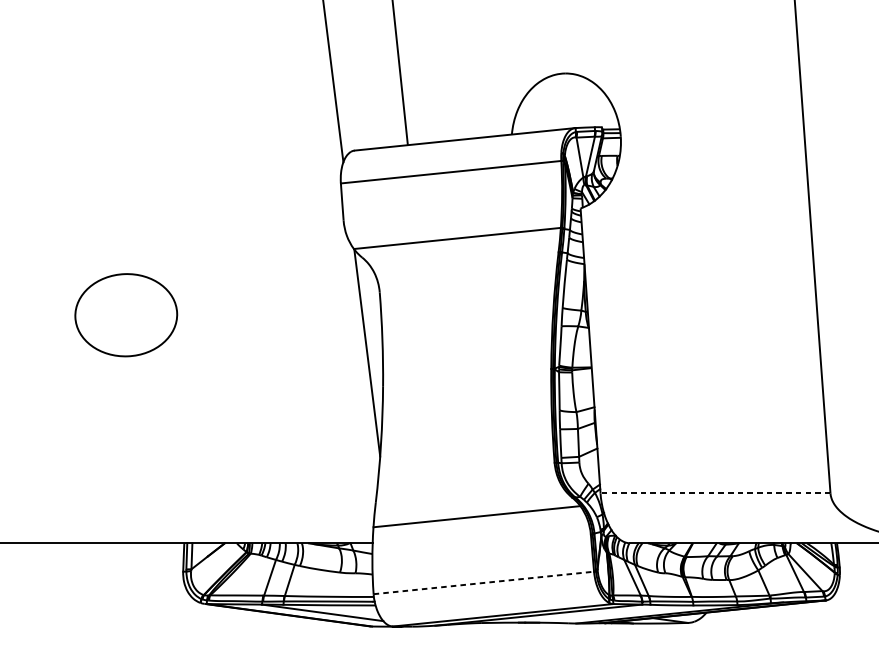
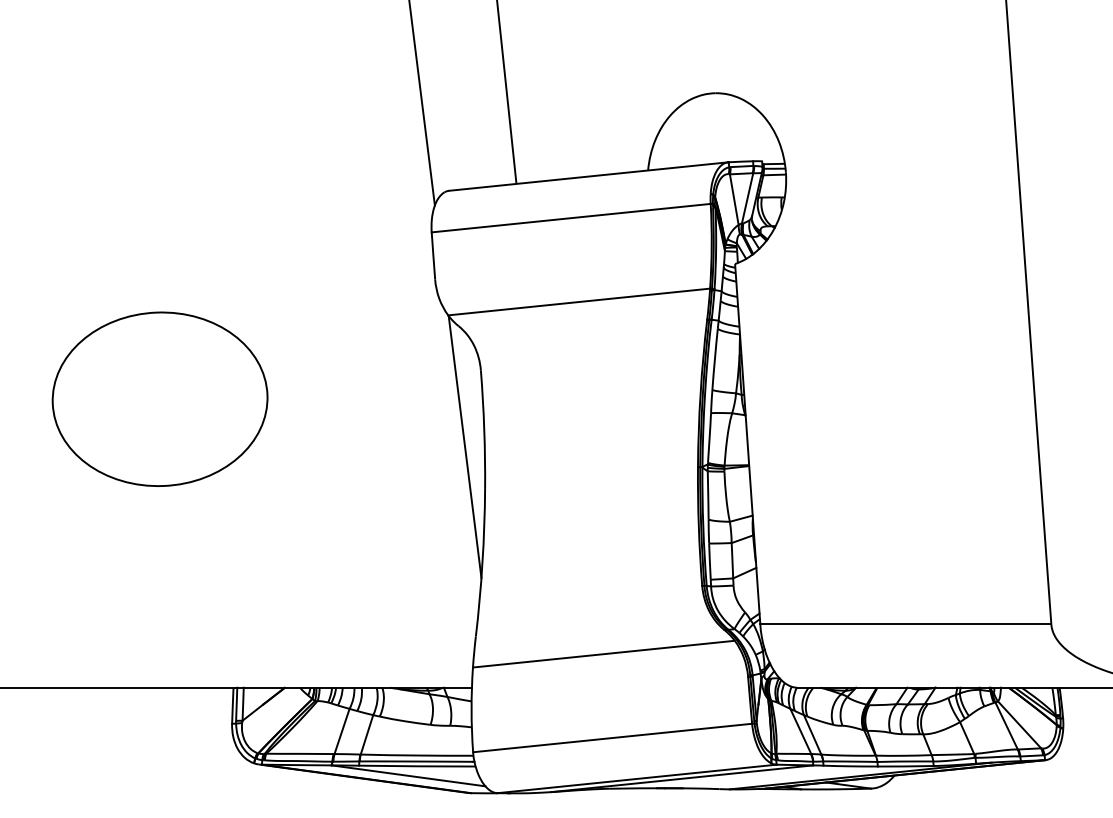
part: (125, 314) -> (159, 398), size x1.67
line: (715, 493) -> (905, 624), dashed -> solid
line: (484, 582) -> (613, 737), dashed -> solid

